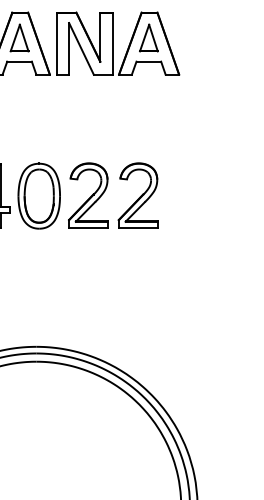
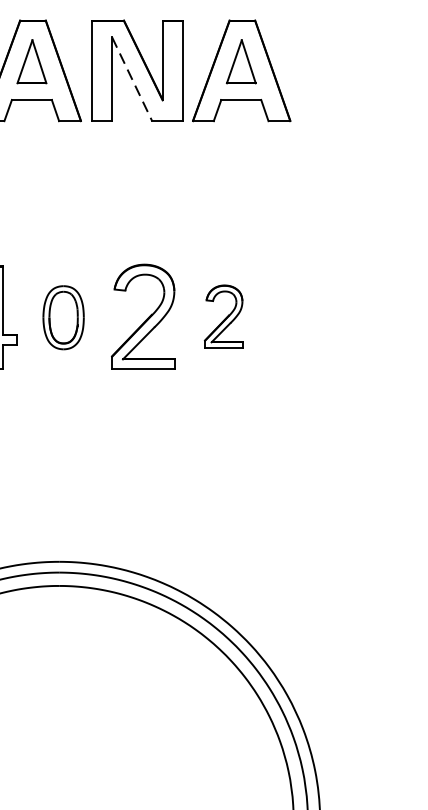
line: (81, 48) -> (132, 78), solid -> dashed
part: (38, 195) -> (62, 316), size x0.6
part: (137, 195) -> (222, 316), size x0.6

